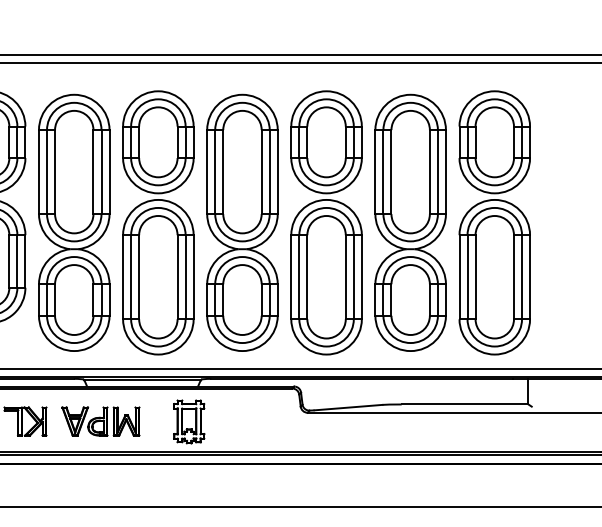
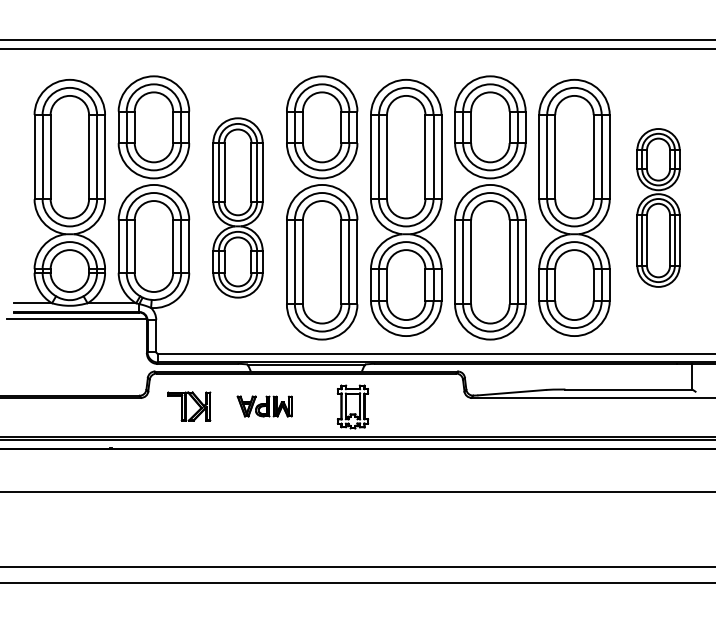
part: (73, 222) -> (237, 207), size x0.7
part: (494, 222) -> (658, 207), size x0.6
part: (100, 421) -> (264, 406), size x0.7

